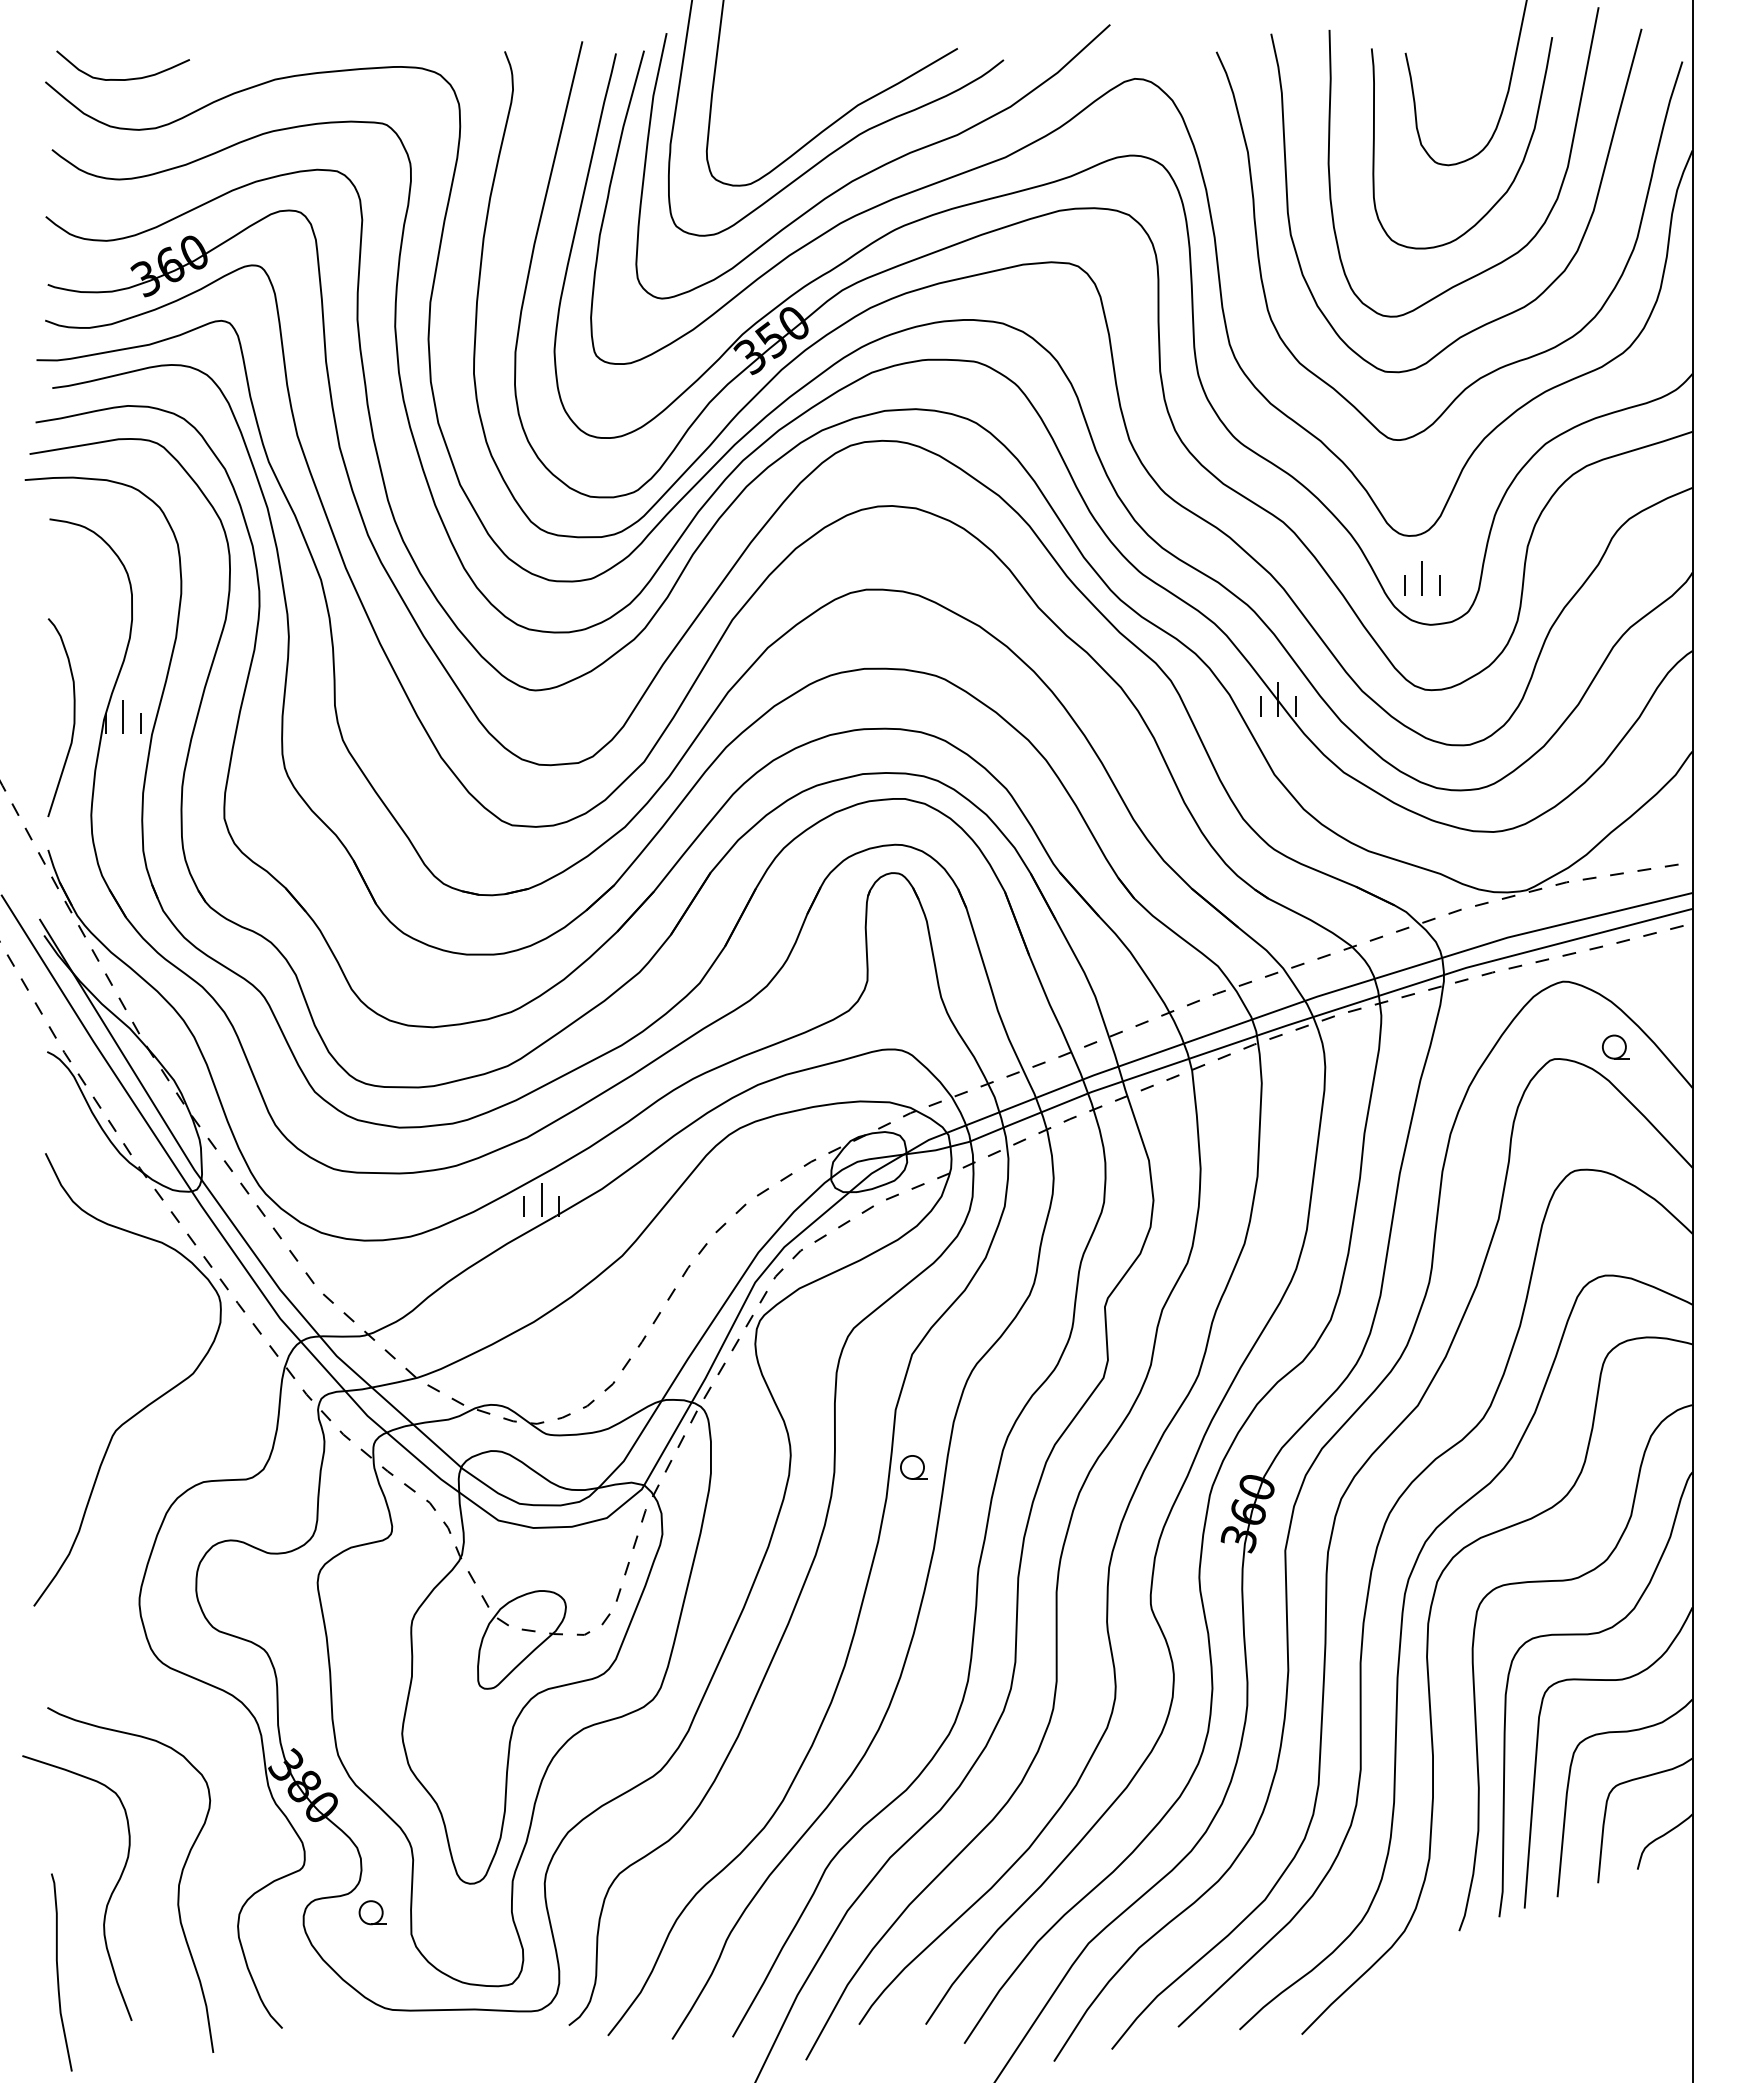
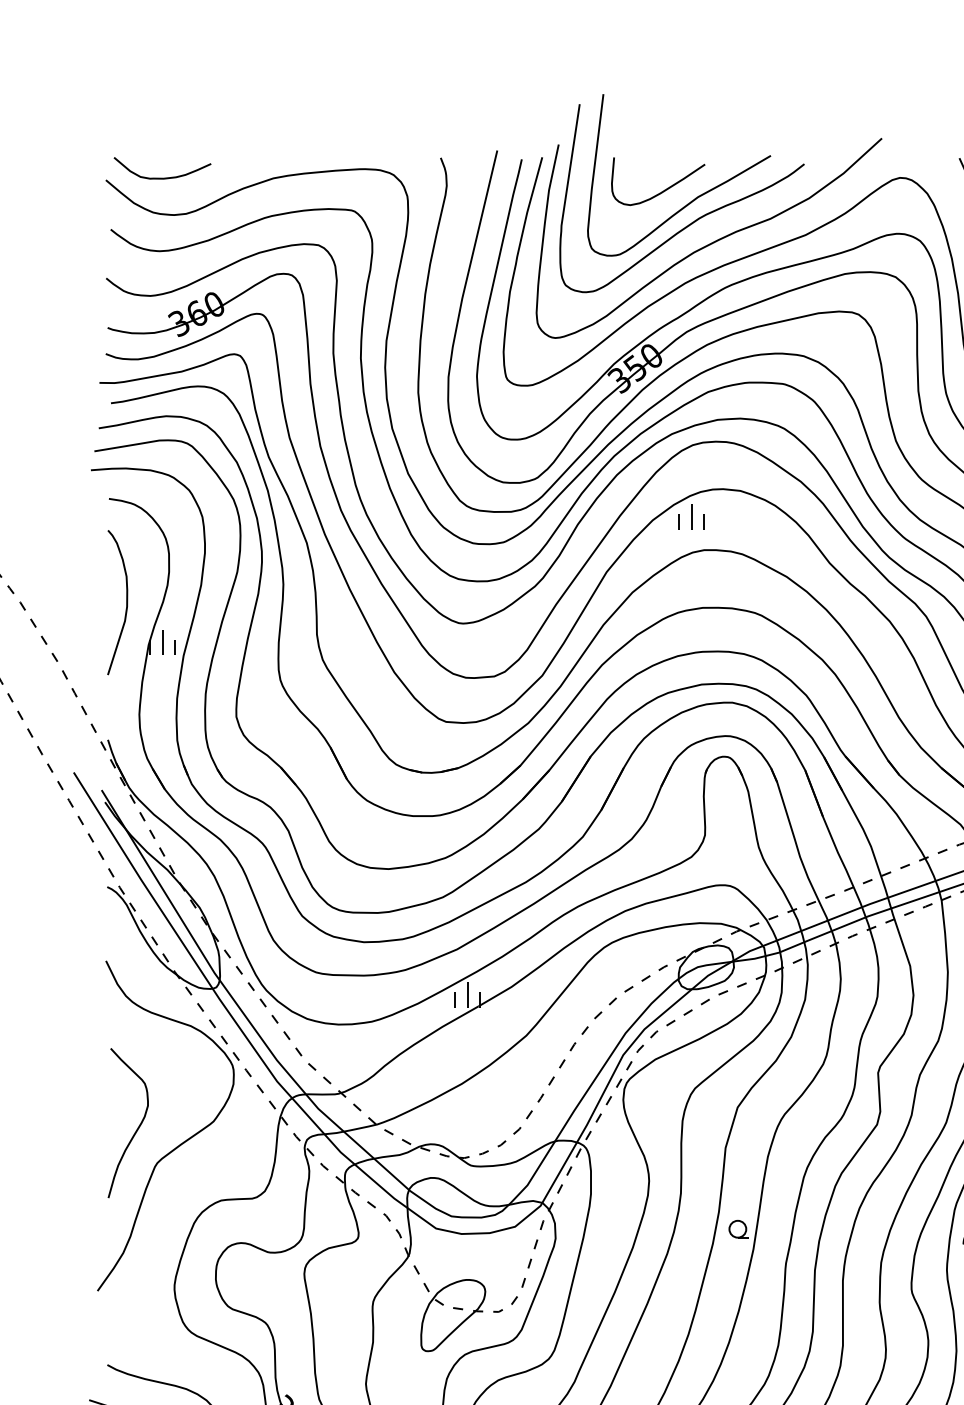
curve: (811, 95) -> (664, 190), added
part: (849, 544) -> (691, 517), added
curve: (73, 717) -> (126, 602), moved
curve: (87, 1384) -> (136, 1129), added
part: (913, 1467) -> (738, 1229), moved

